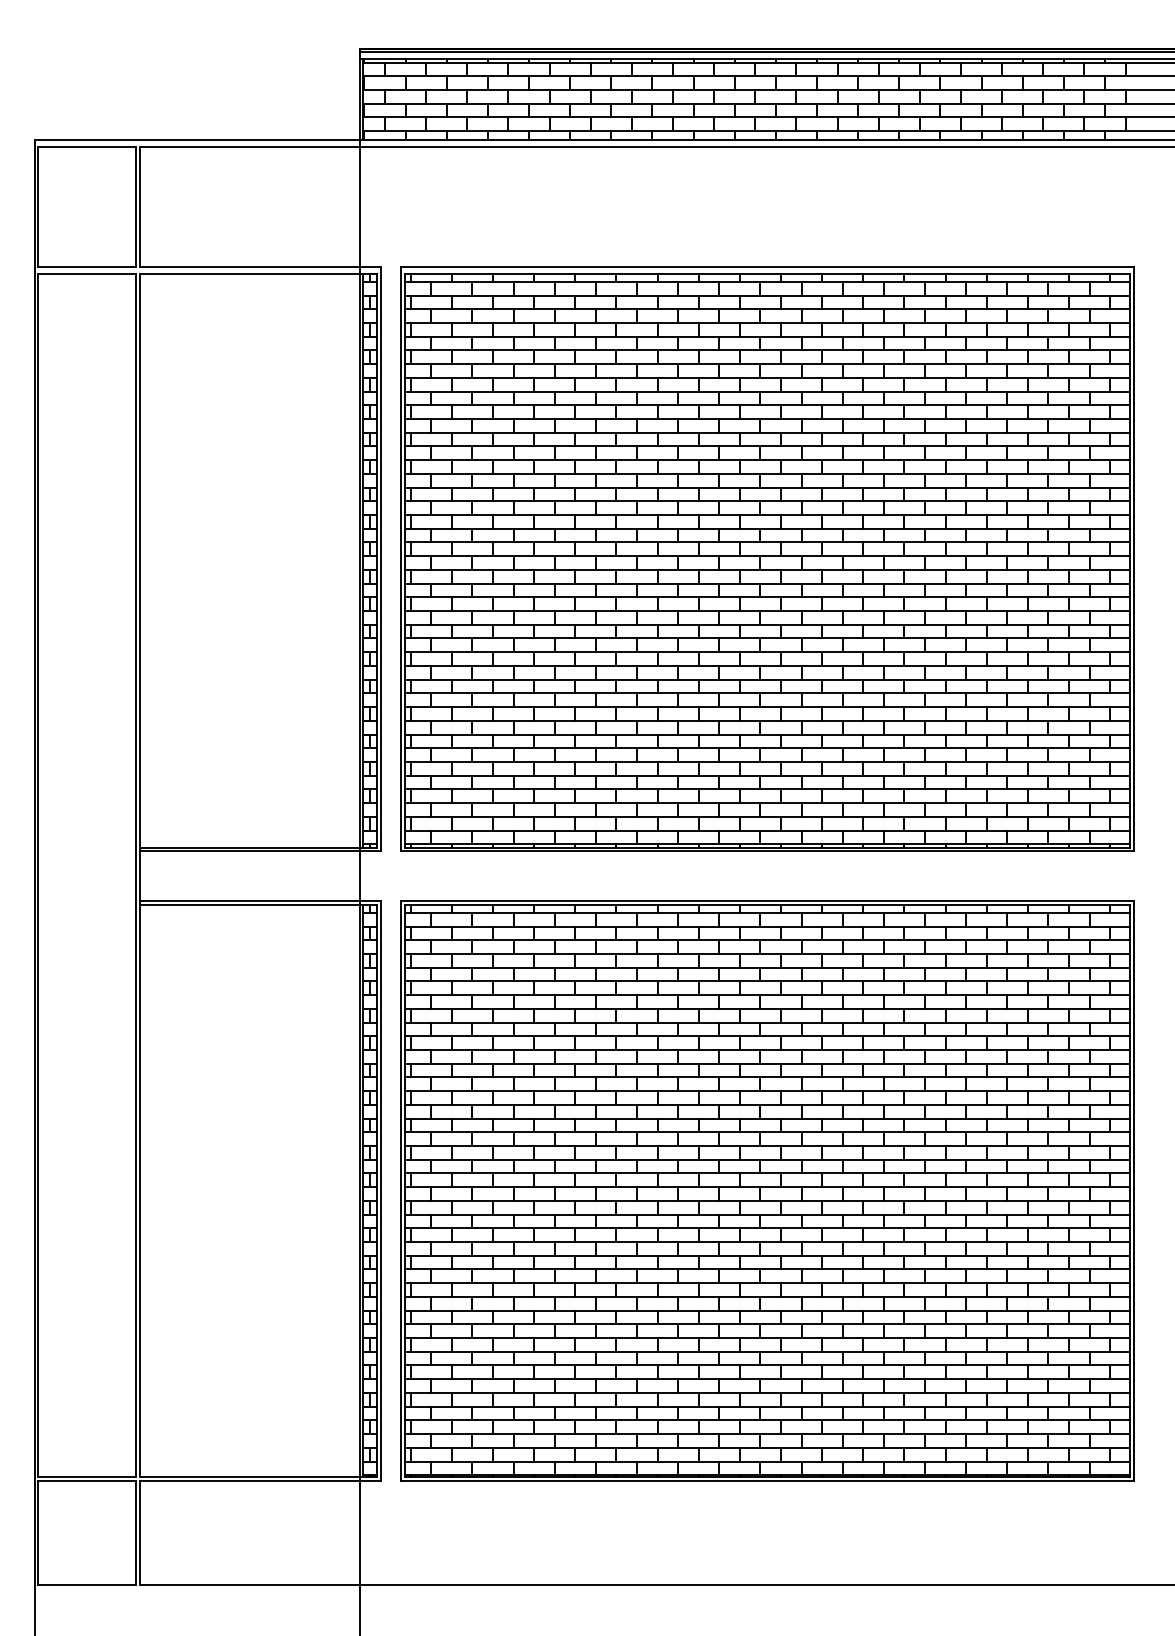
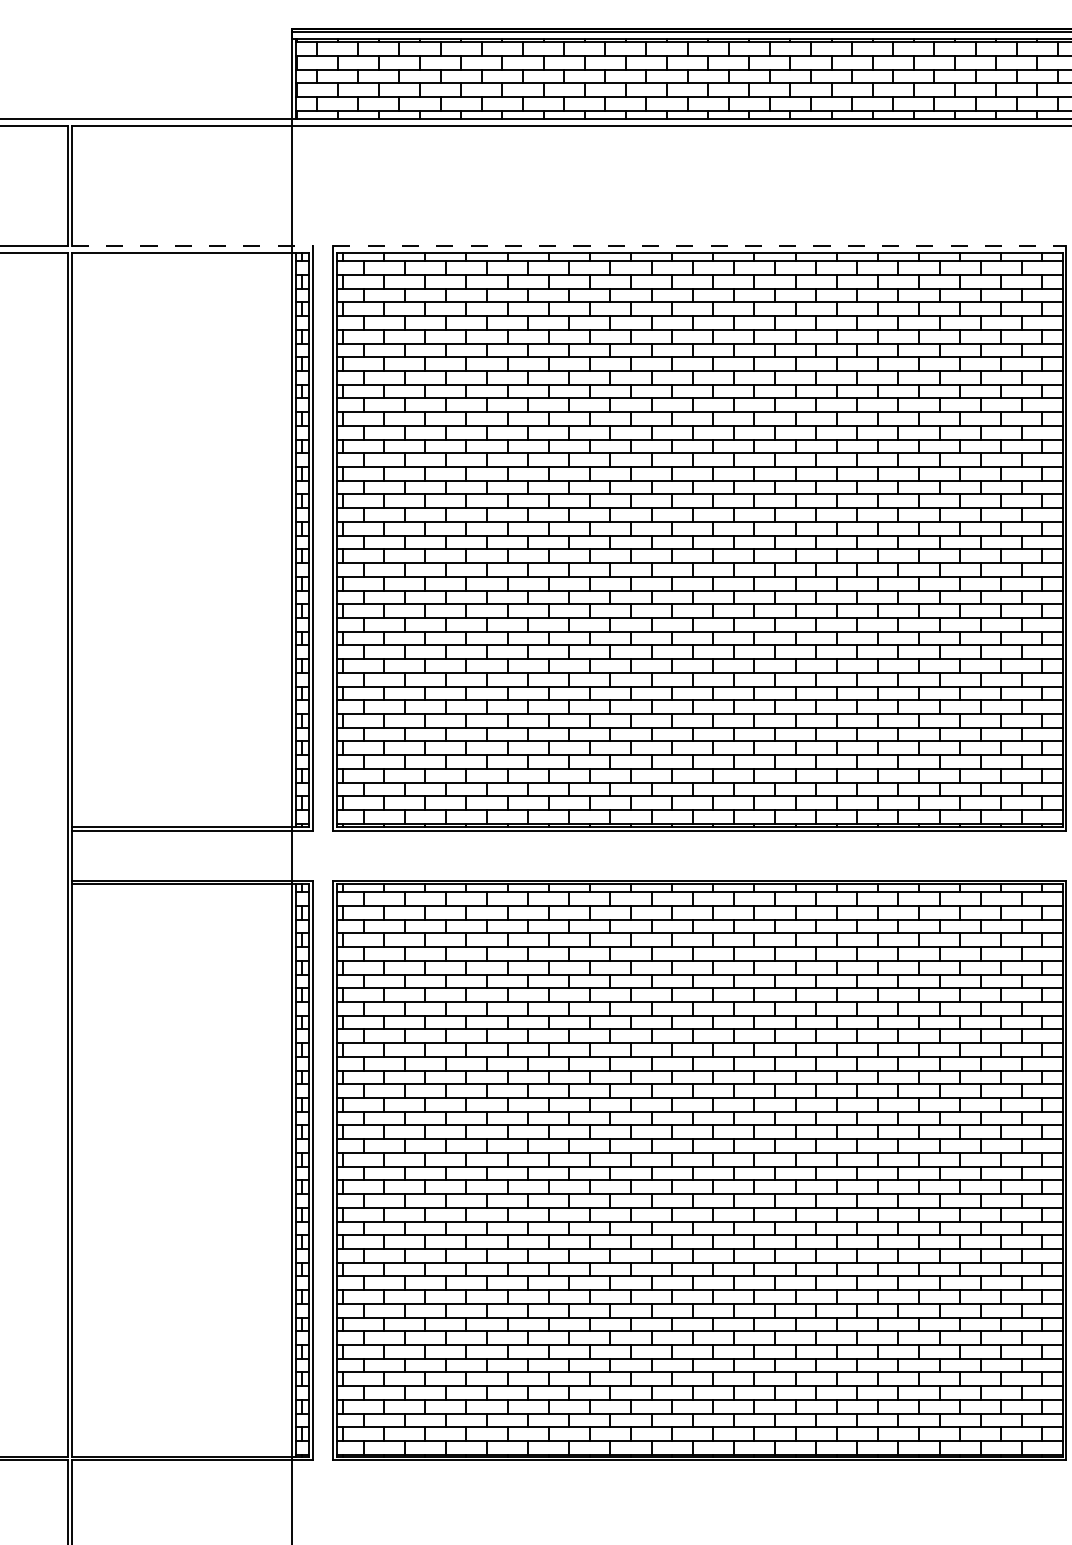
line: (260, 267) -> (192, 246), solid -> dashed
line: (767, 267) -> (699, 246), solid -> dashed

